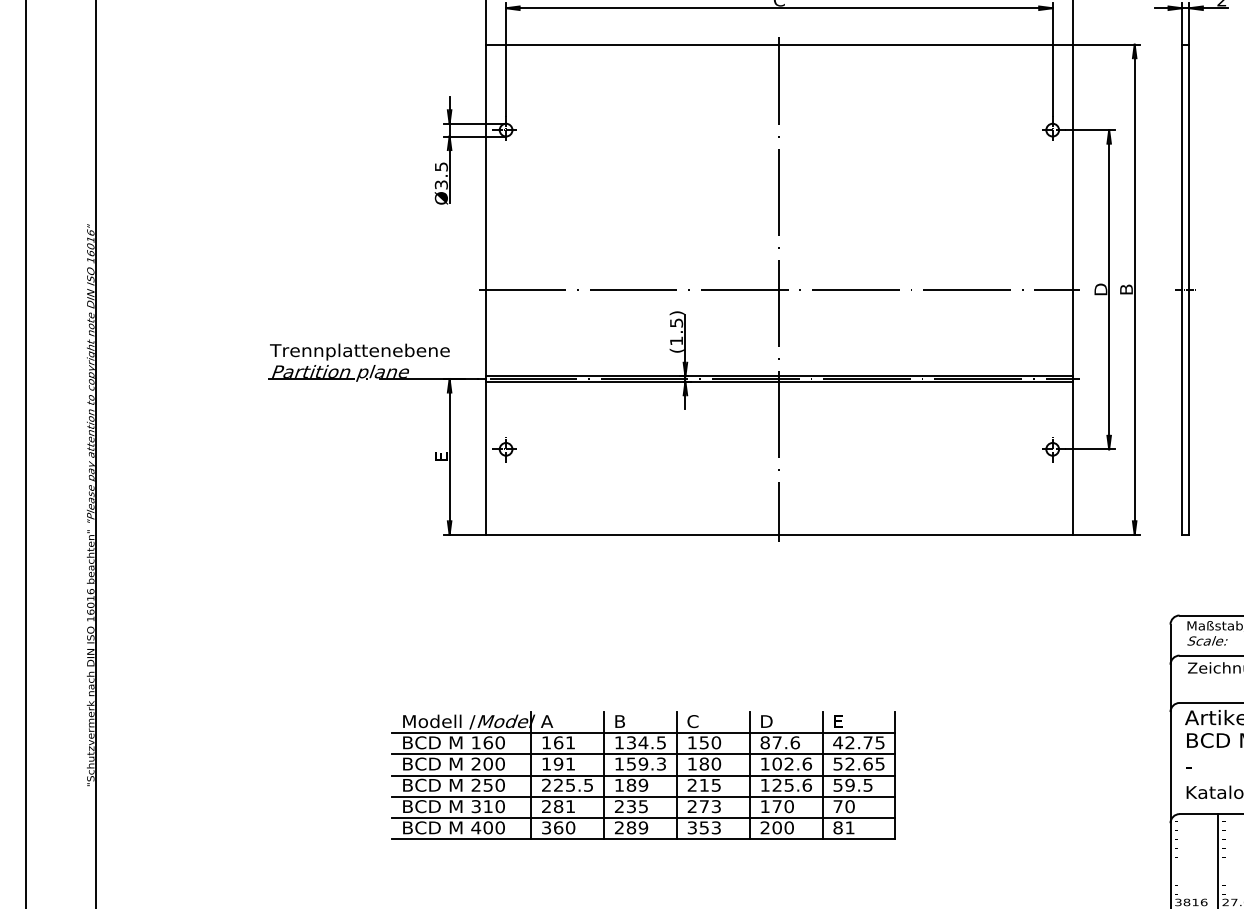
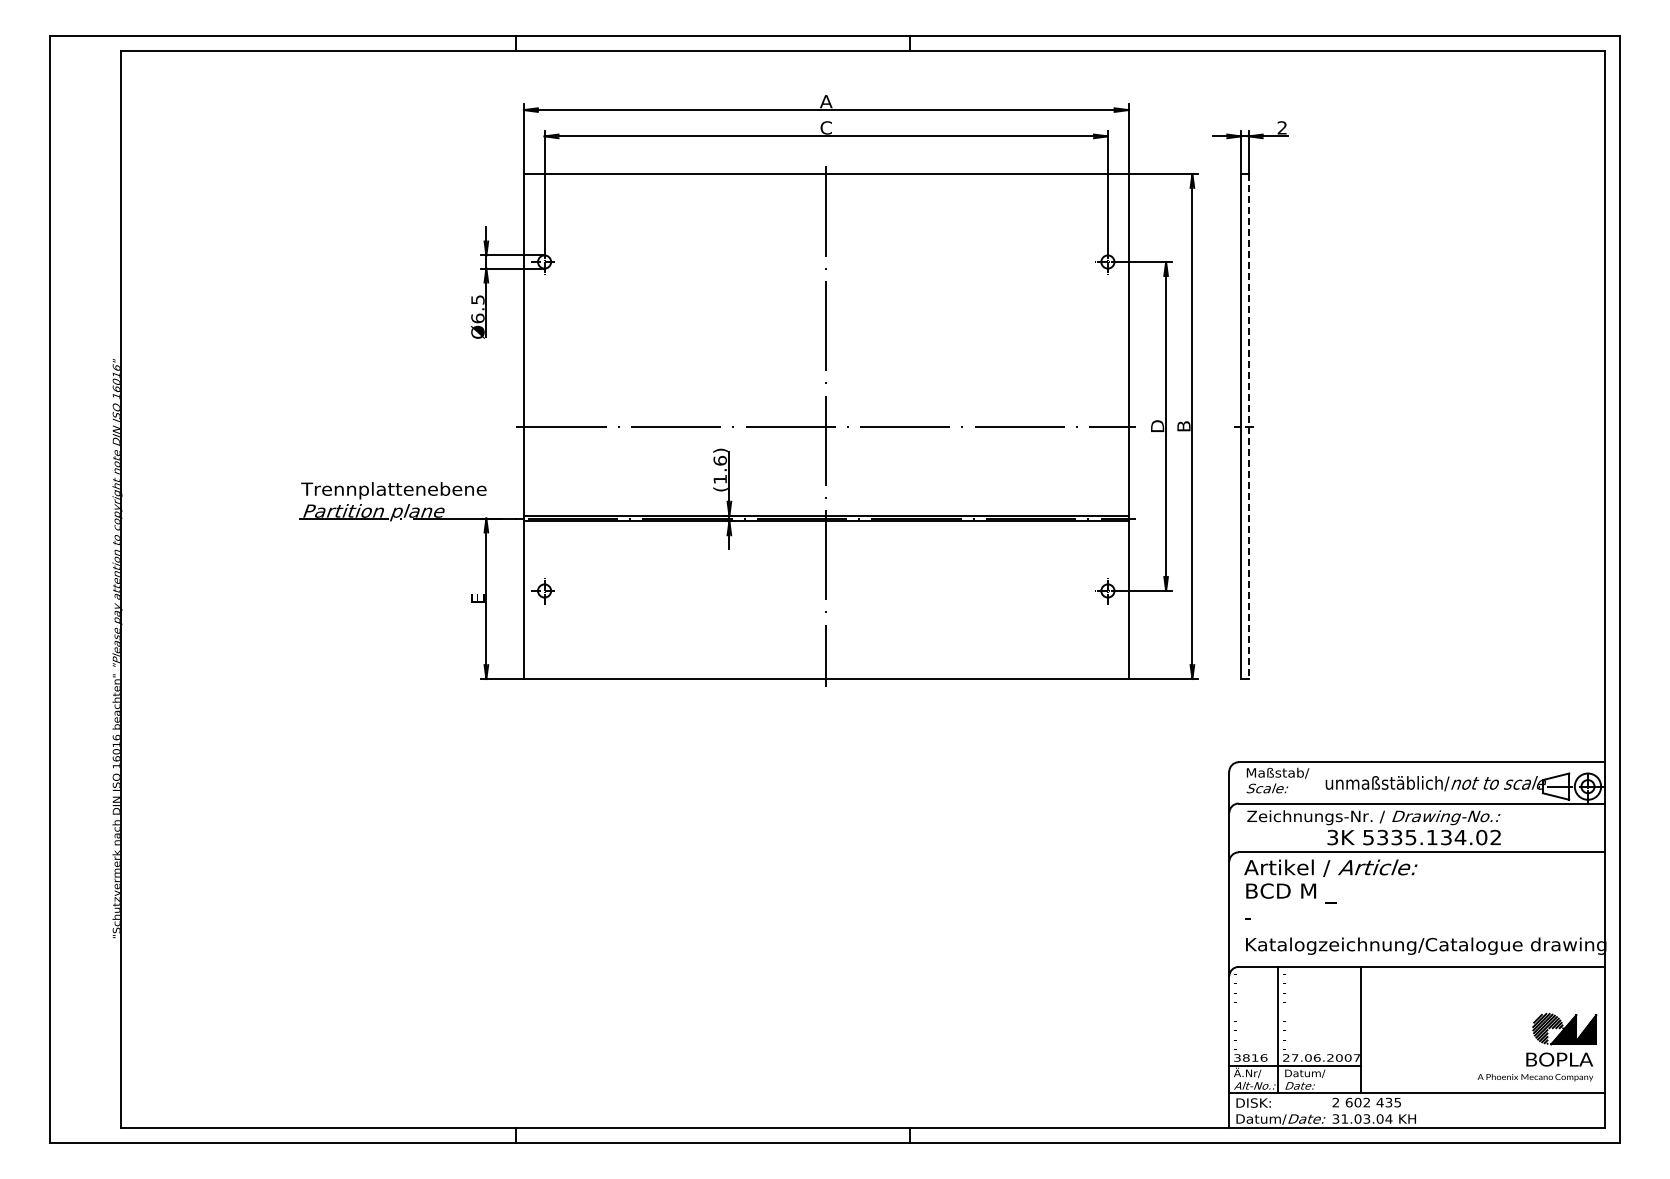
text: (441, 184) -> (477, 318), Ø3.5 -> Ø6.5
line: (1189, 289) -> (1248, 426), solid -> dashed
text: (675, 322) -> (719, 460), (1.5) -> (1.6)
part: (643, 774) -> (686, 926), removed

